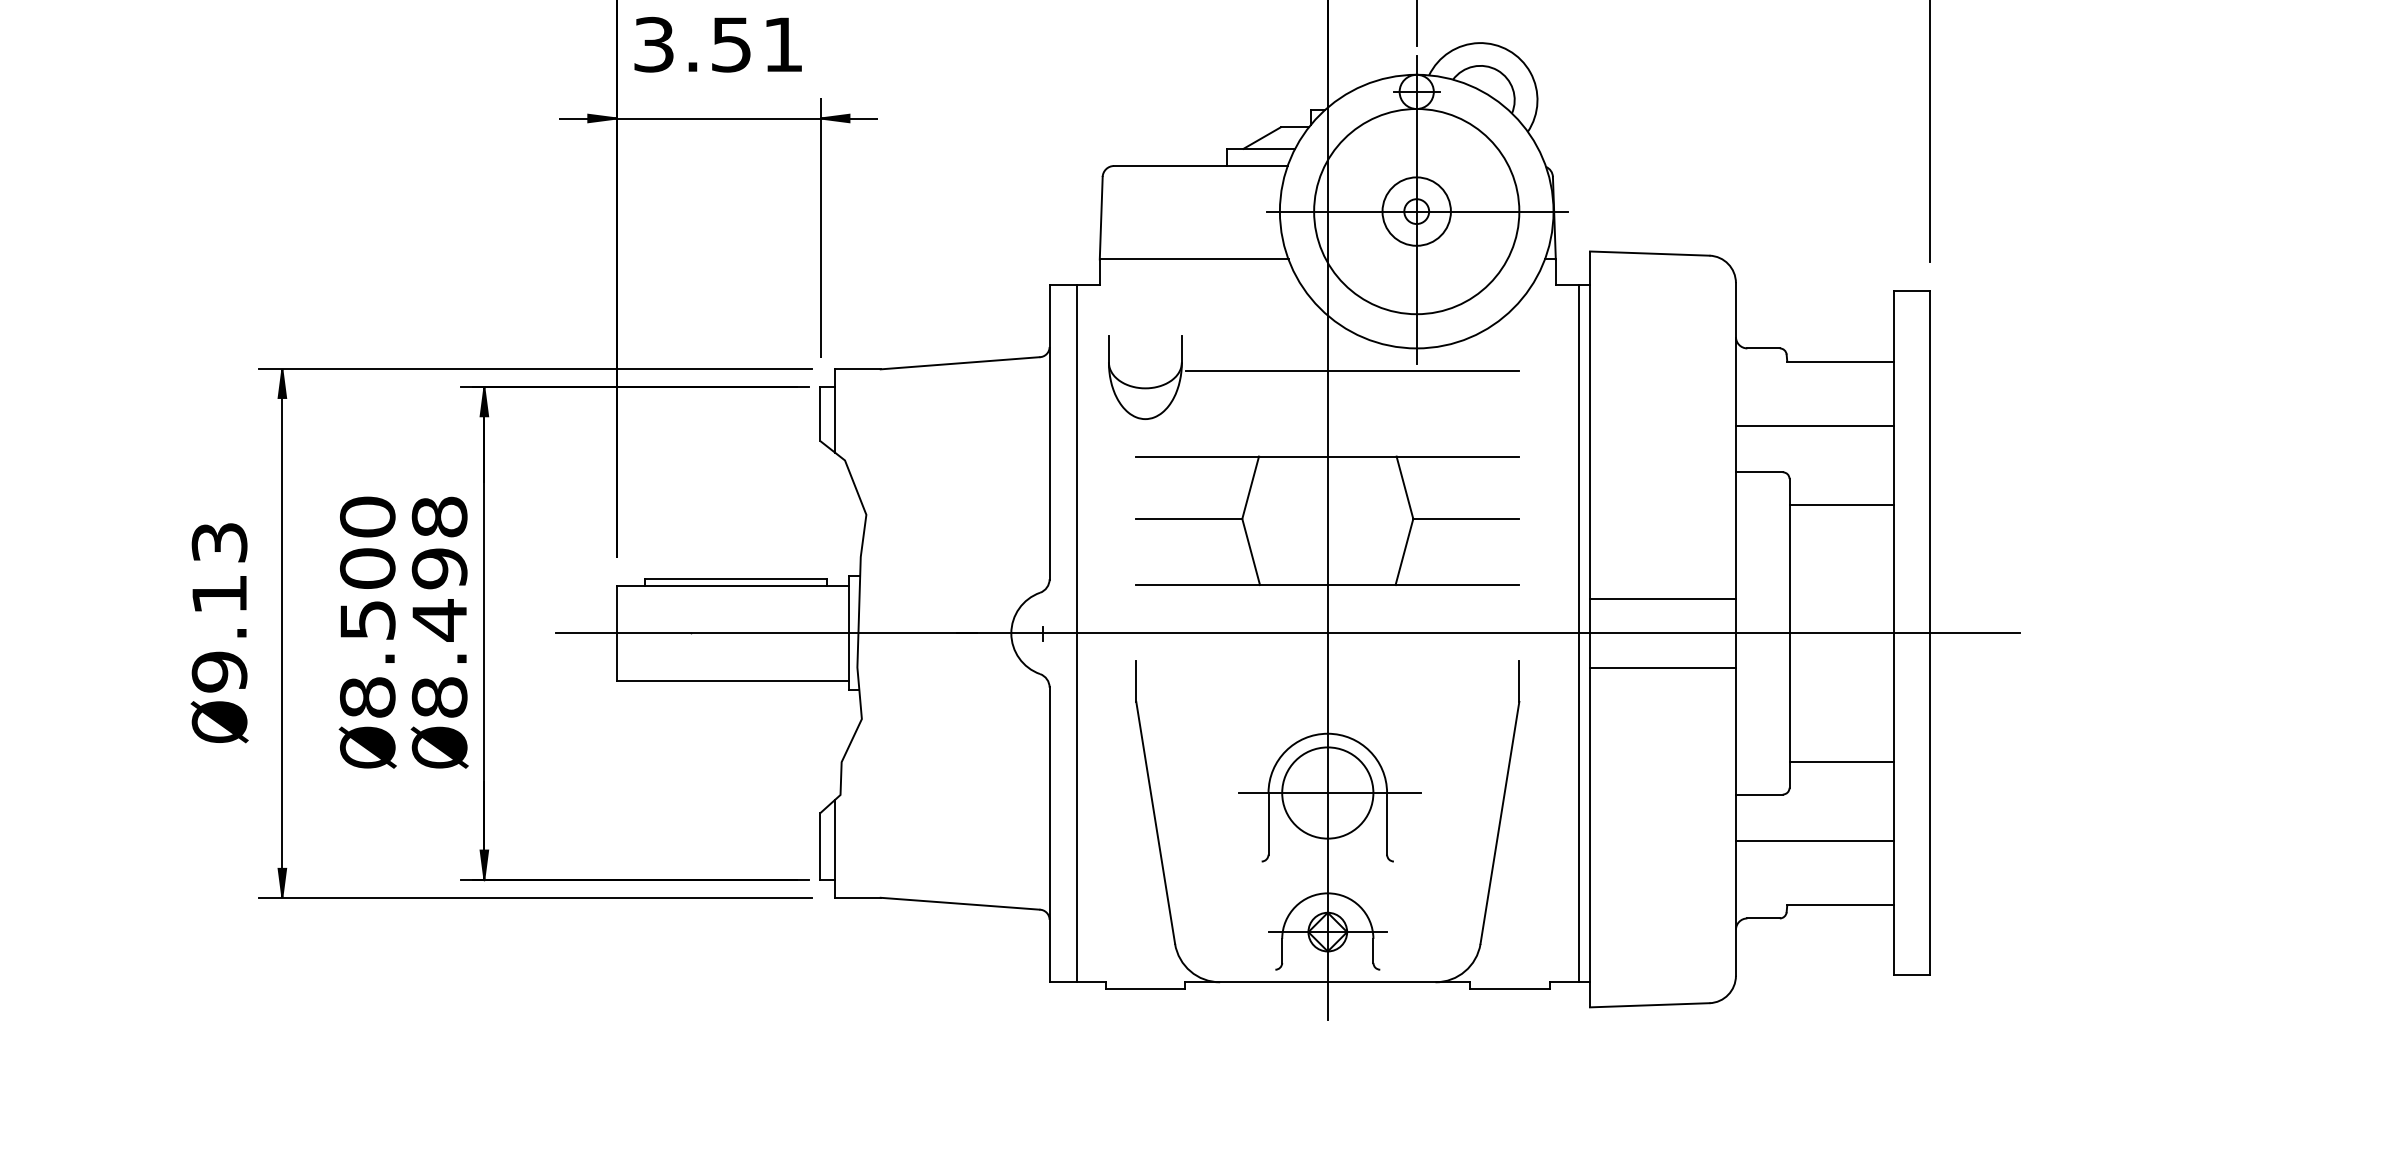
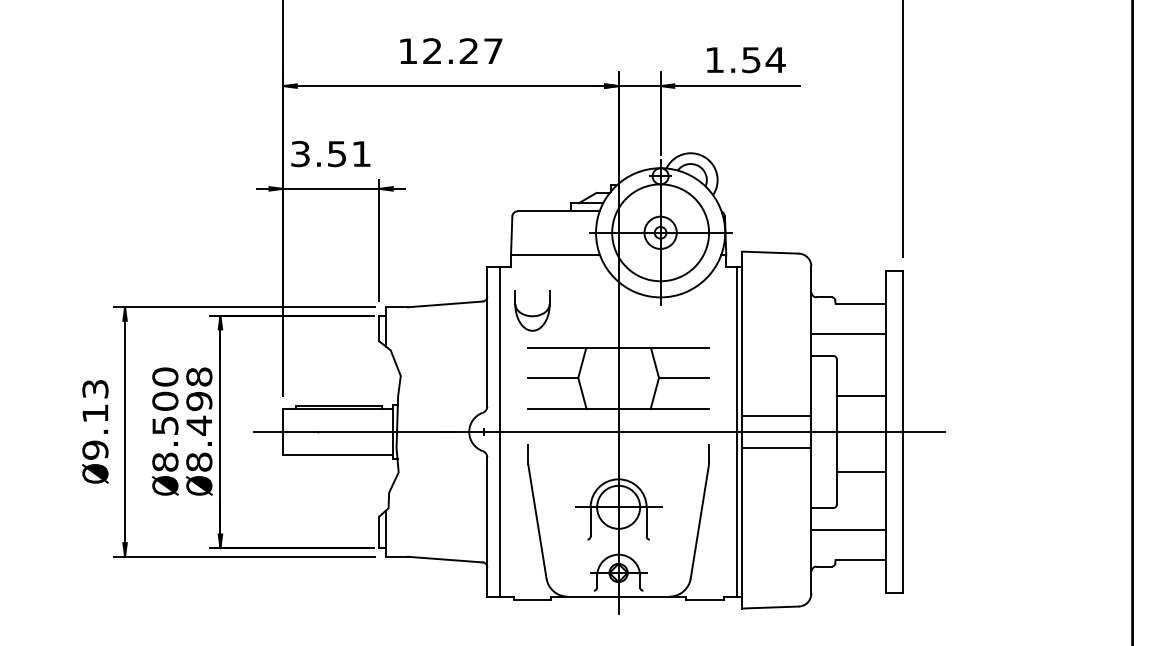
line: (1352, 371) -> (630, 308), removed
line: (1840, 505) -> (860, 396), moved
line: (1840, 761) -> (860, 471), moved

